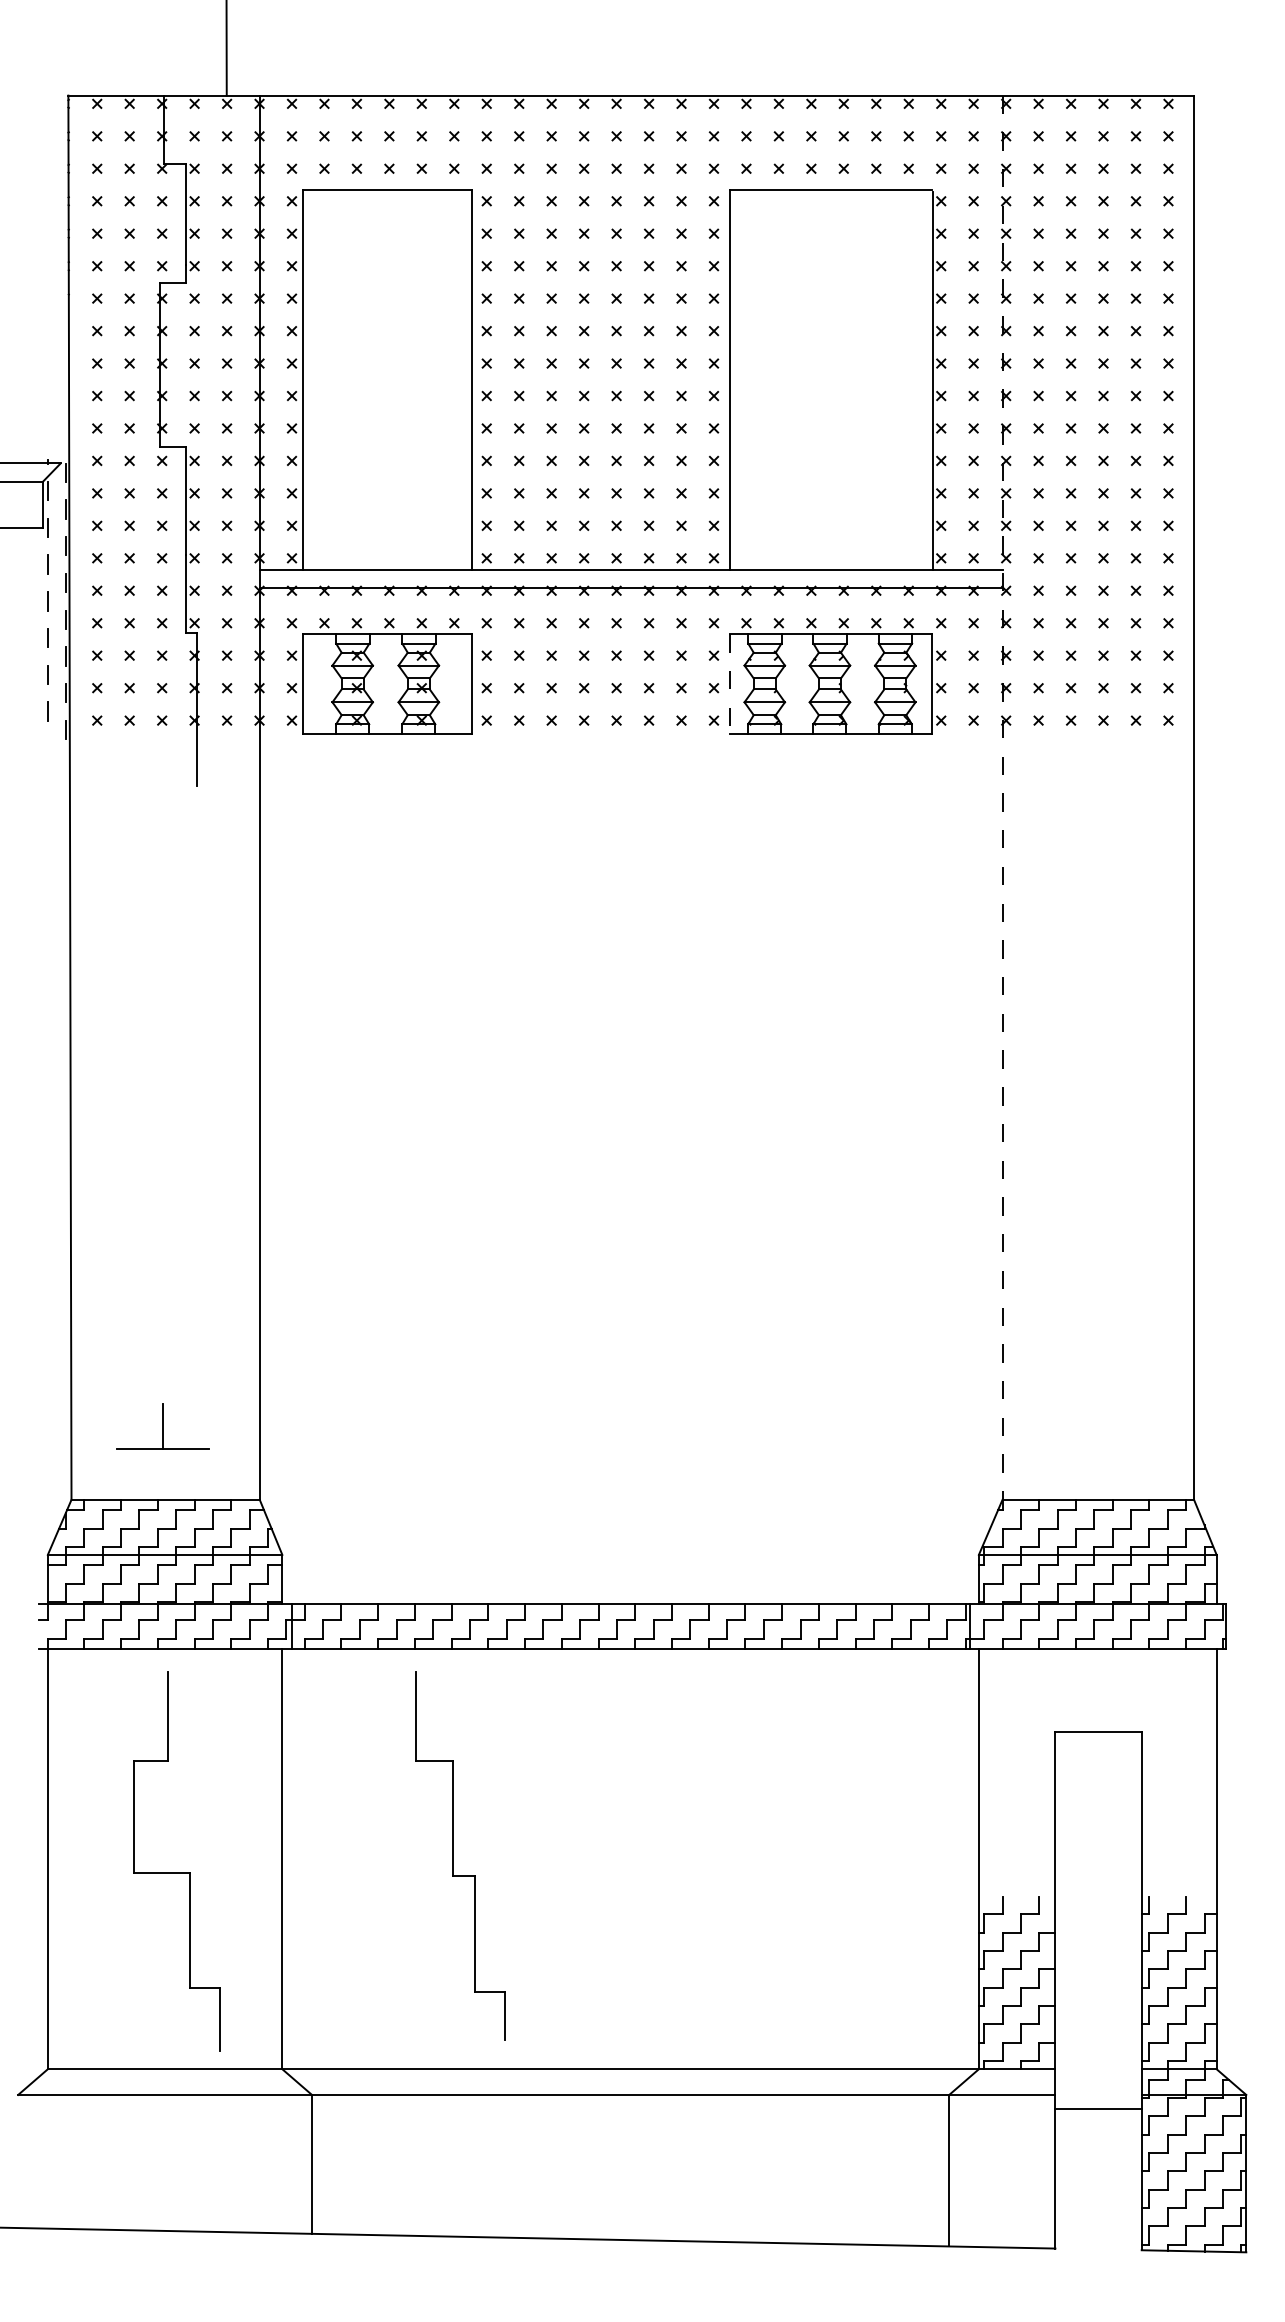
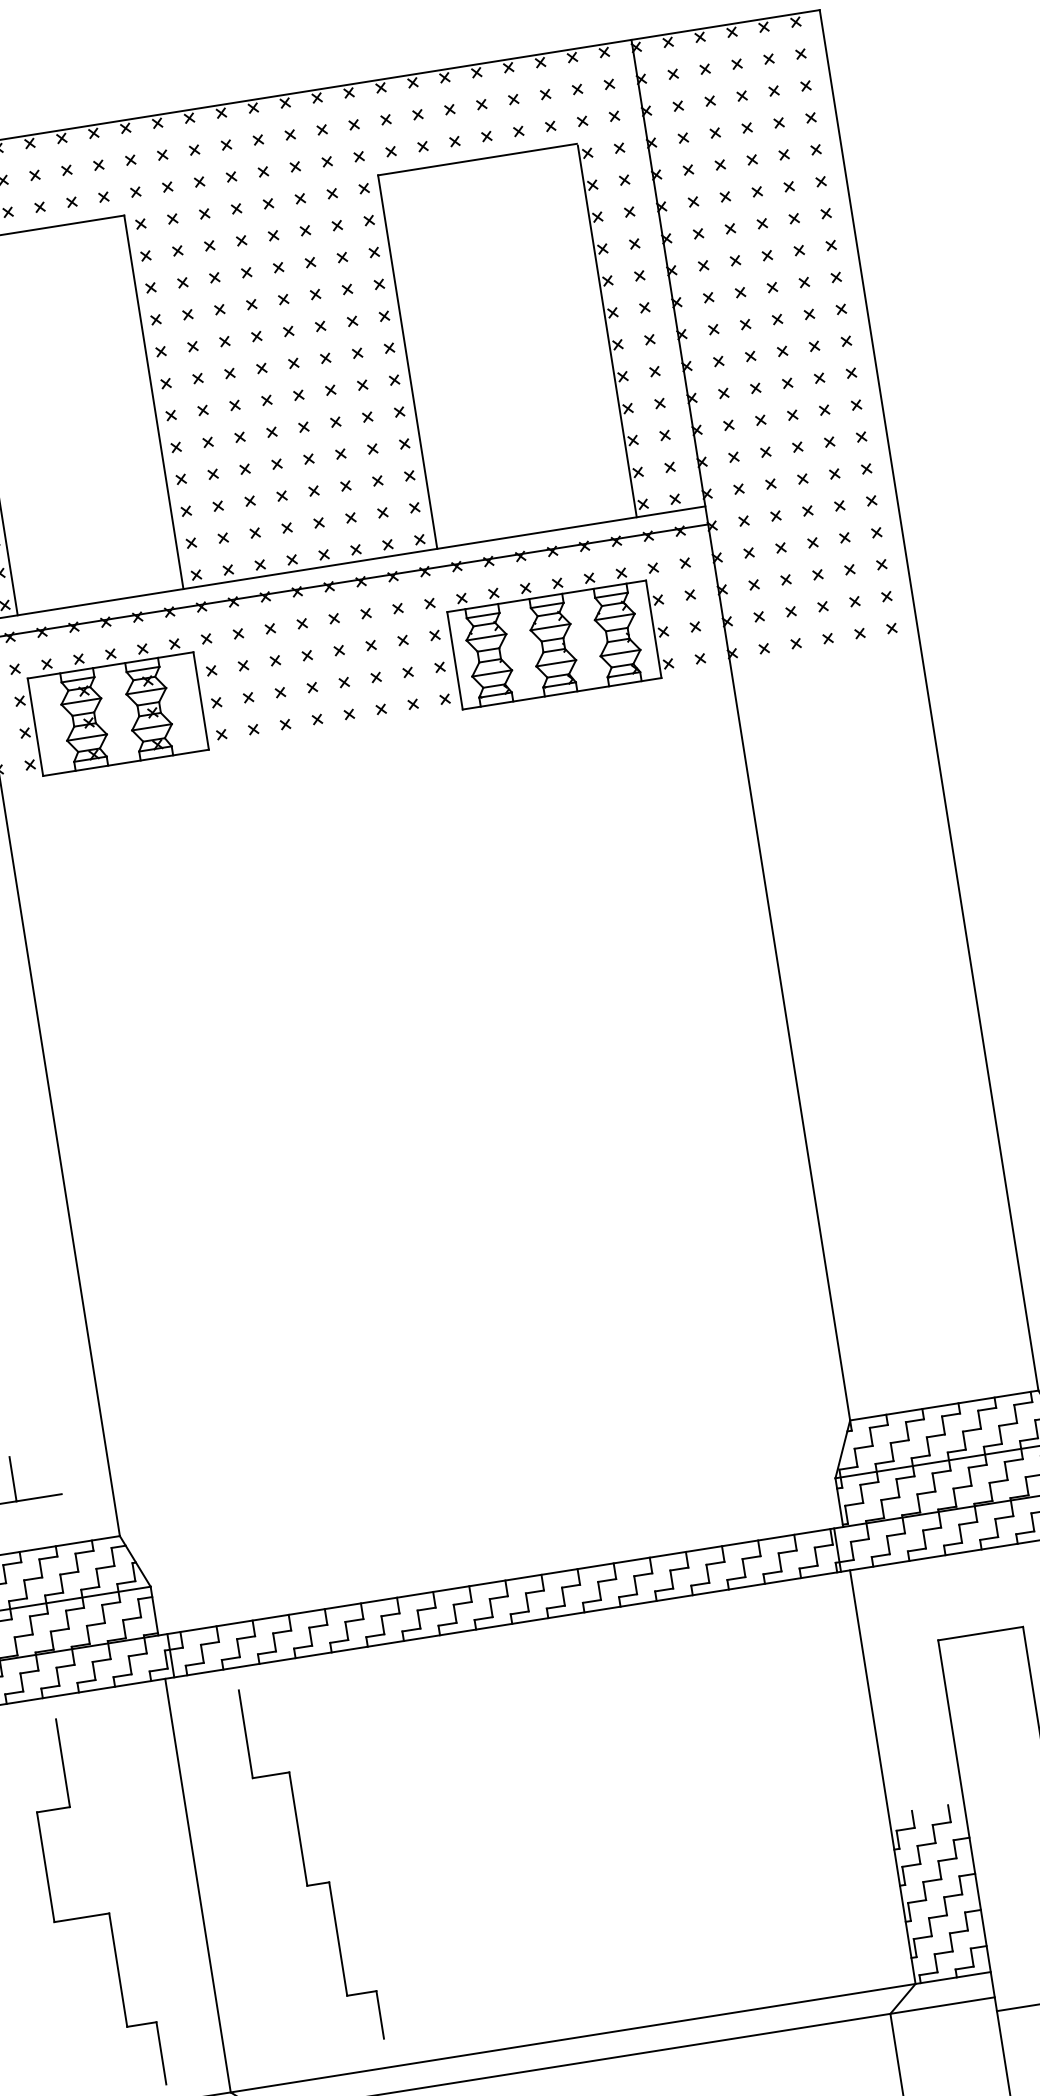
line: (729, 683) -> (454, 660), dashed -> solid
line: (1002, 798) -> (740, 730), dashed -> solid
part: (453, 1855) -> (304, 1865), moved

